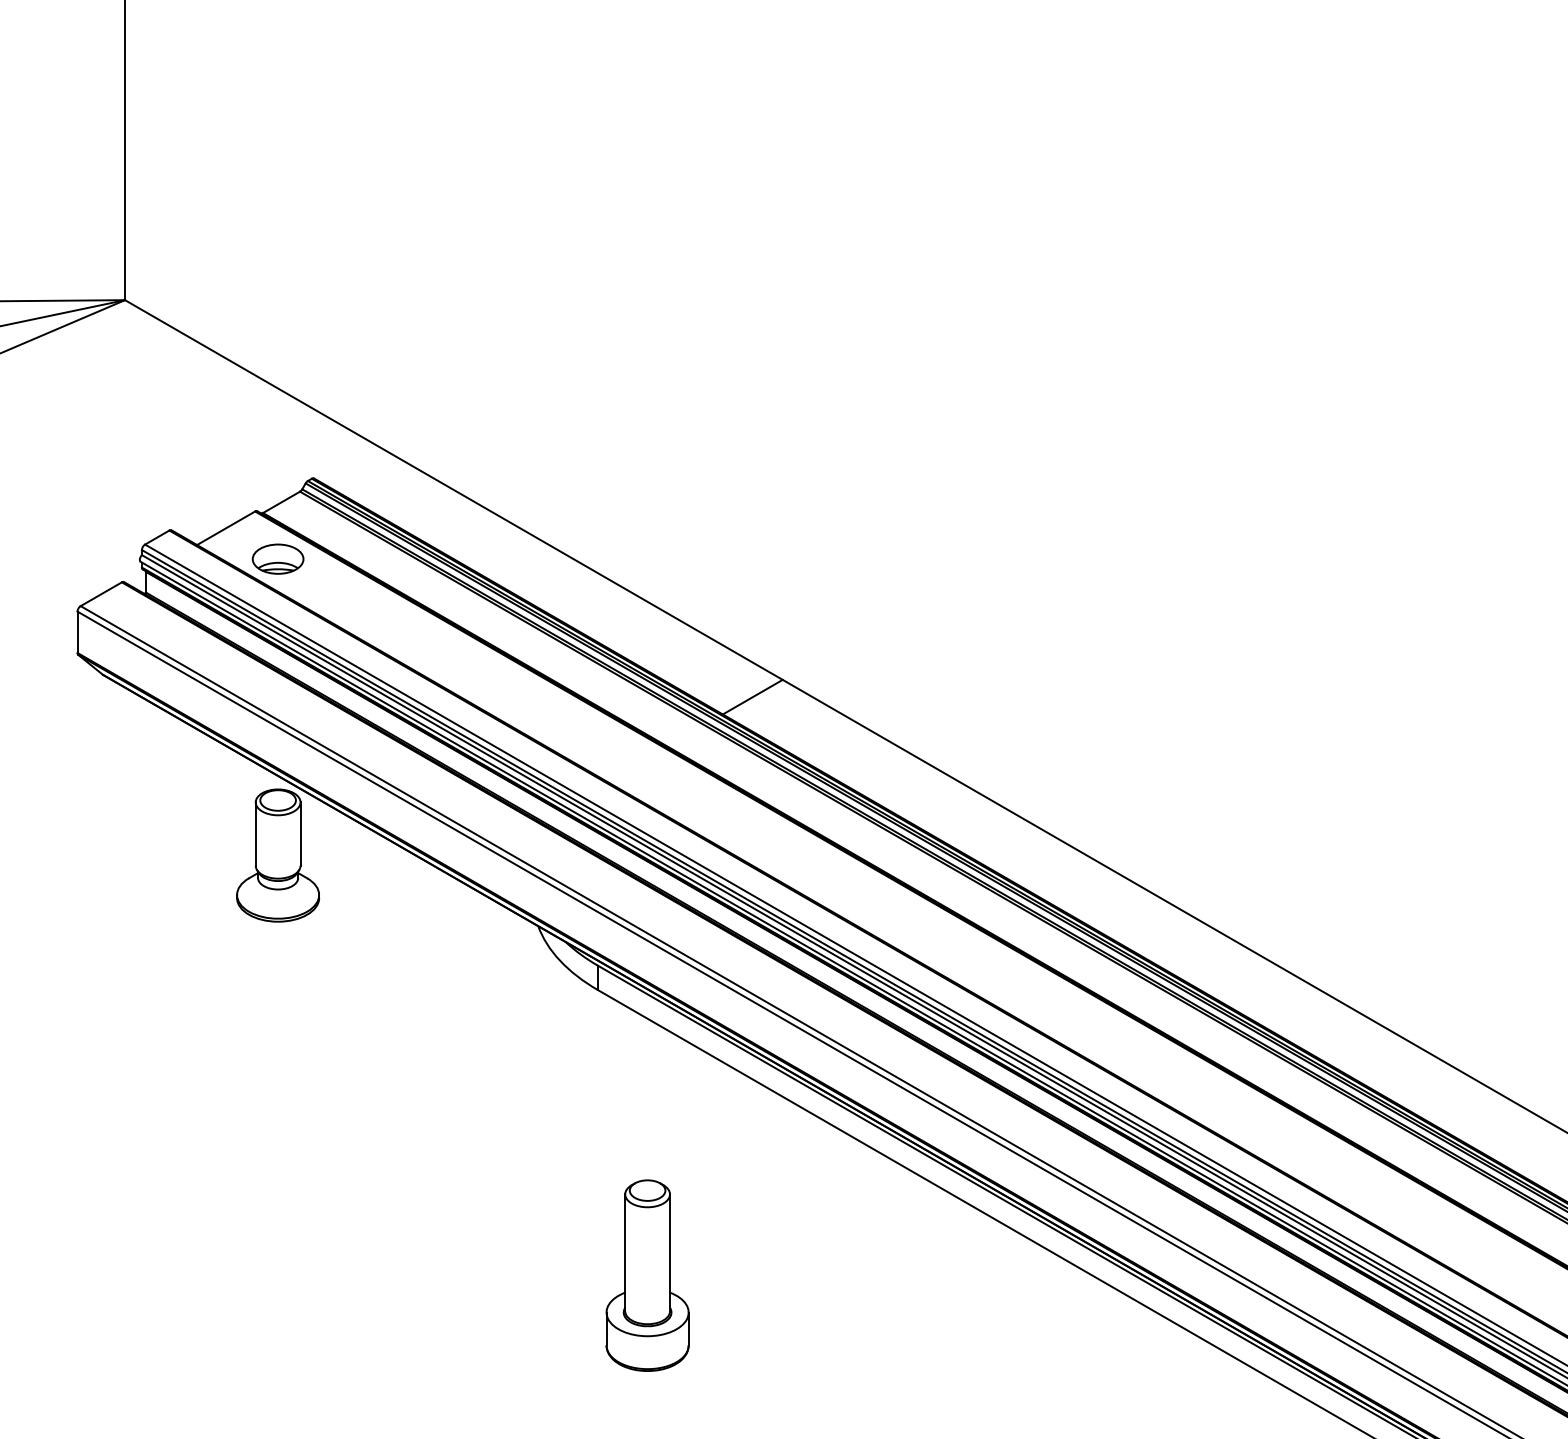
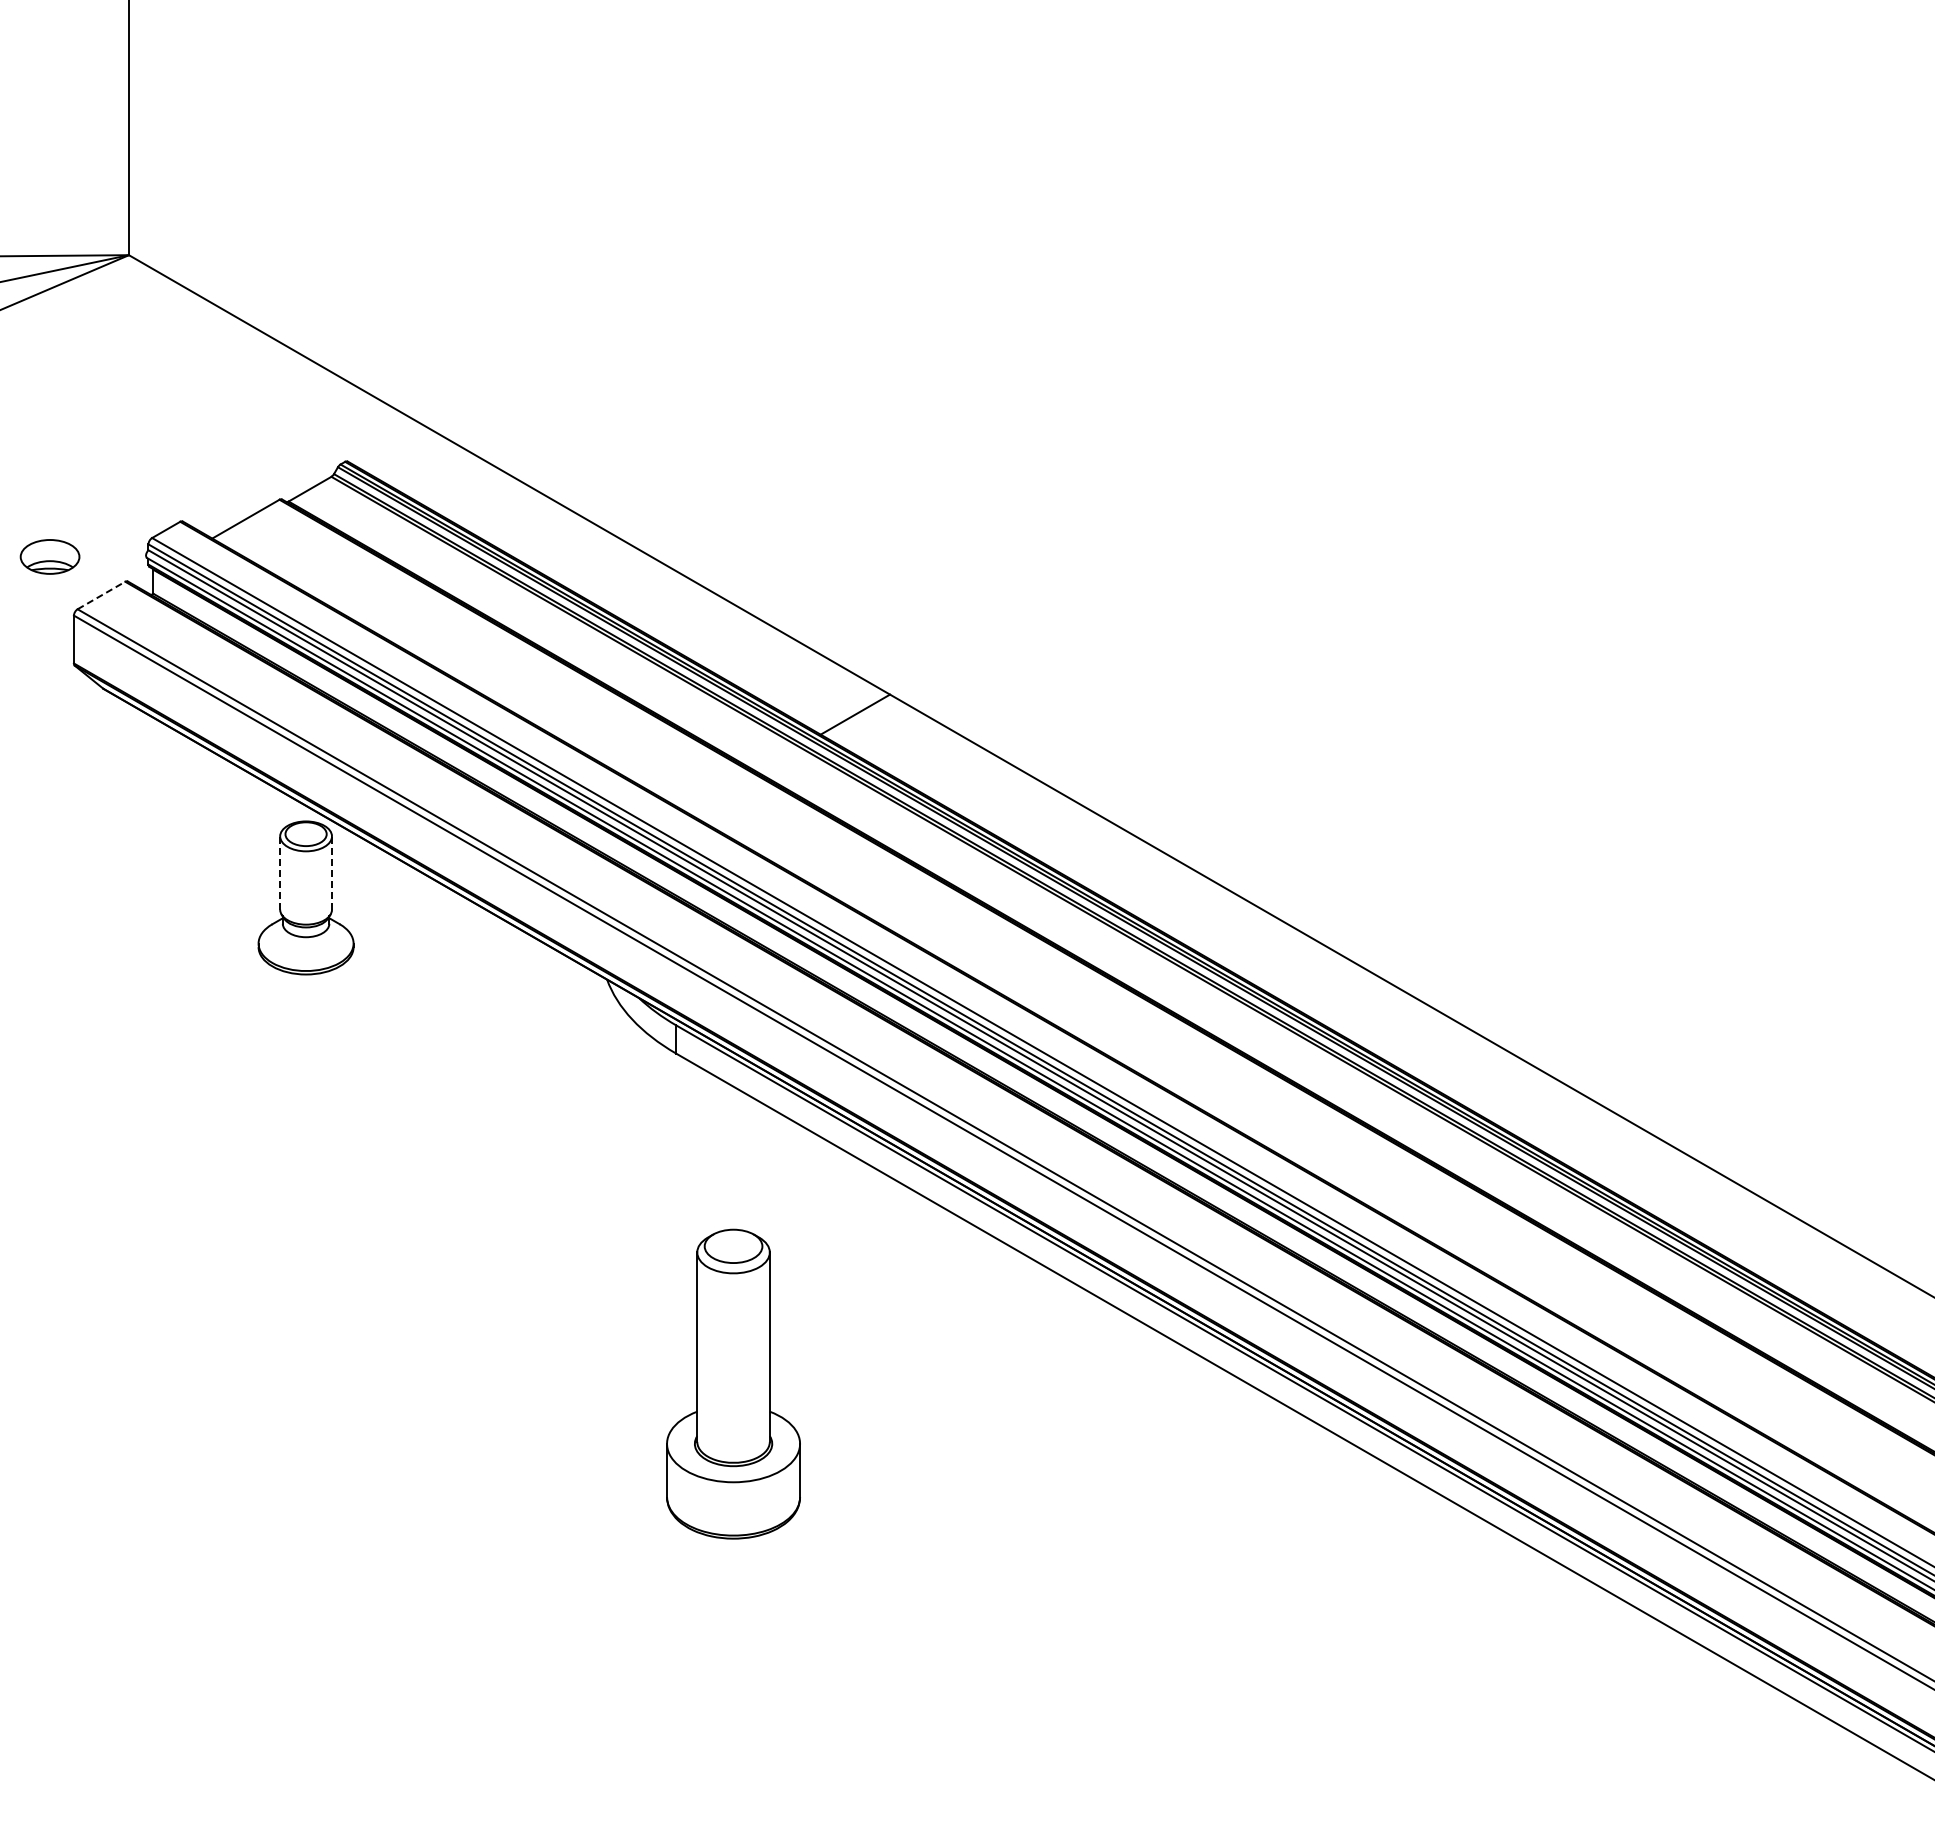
part: (277, 558) -> (49, 556), moved
line: (101, 594) -> (101, 595), solid -> dashed
line: (256, 834) -> (280, 873), solid -> dashed
line: (300, 834) -> (332, 873), solid -> dashed
part: (647, 1275) -> (733, 1383), size x1.4

